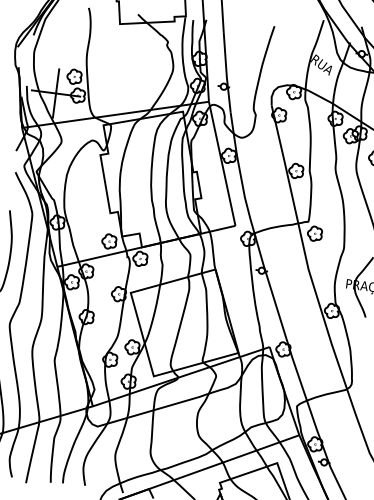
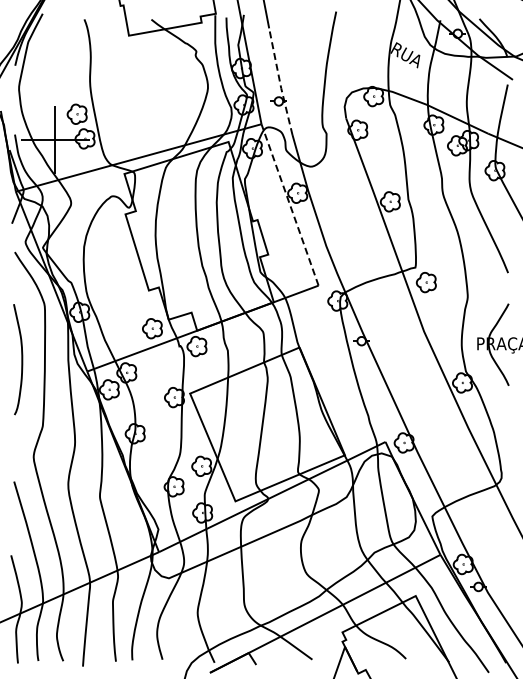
line: (226, 72) -> (280, 82), solid -> dashed
line: (222, 163) -> (290, 204), solid -> dashed

